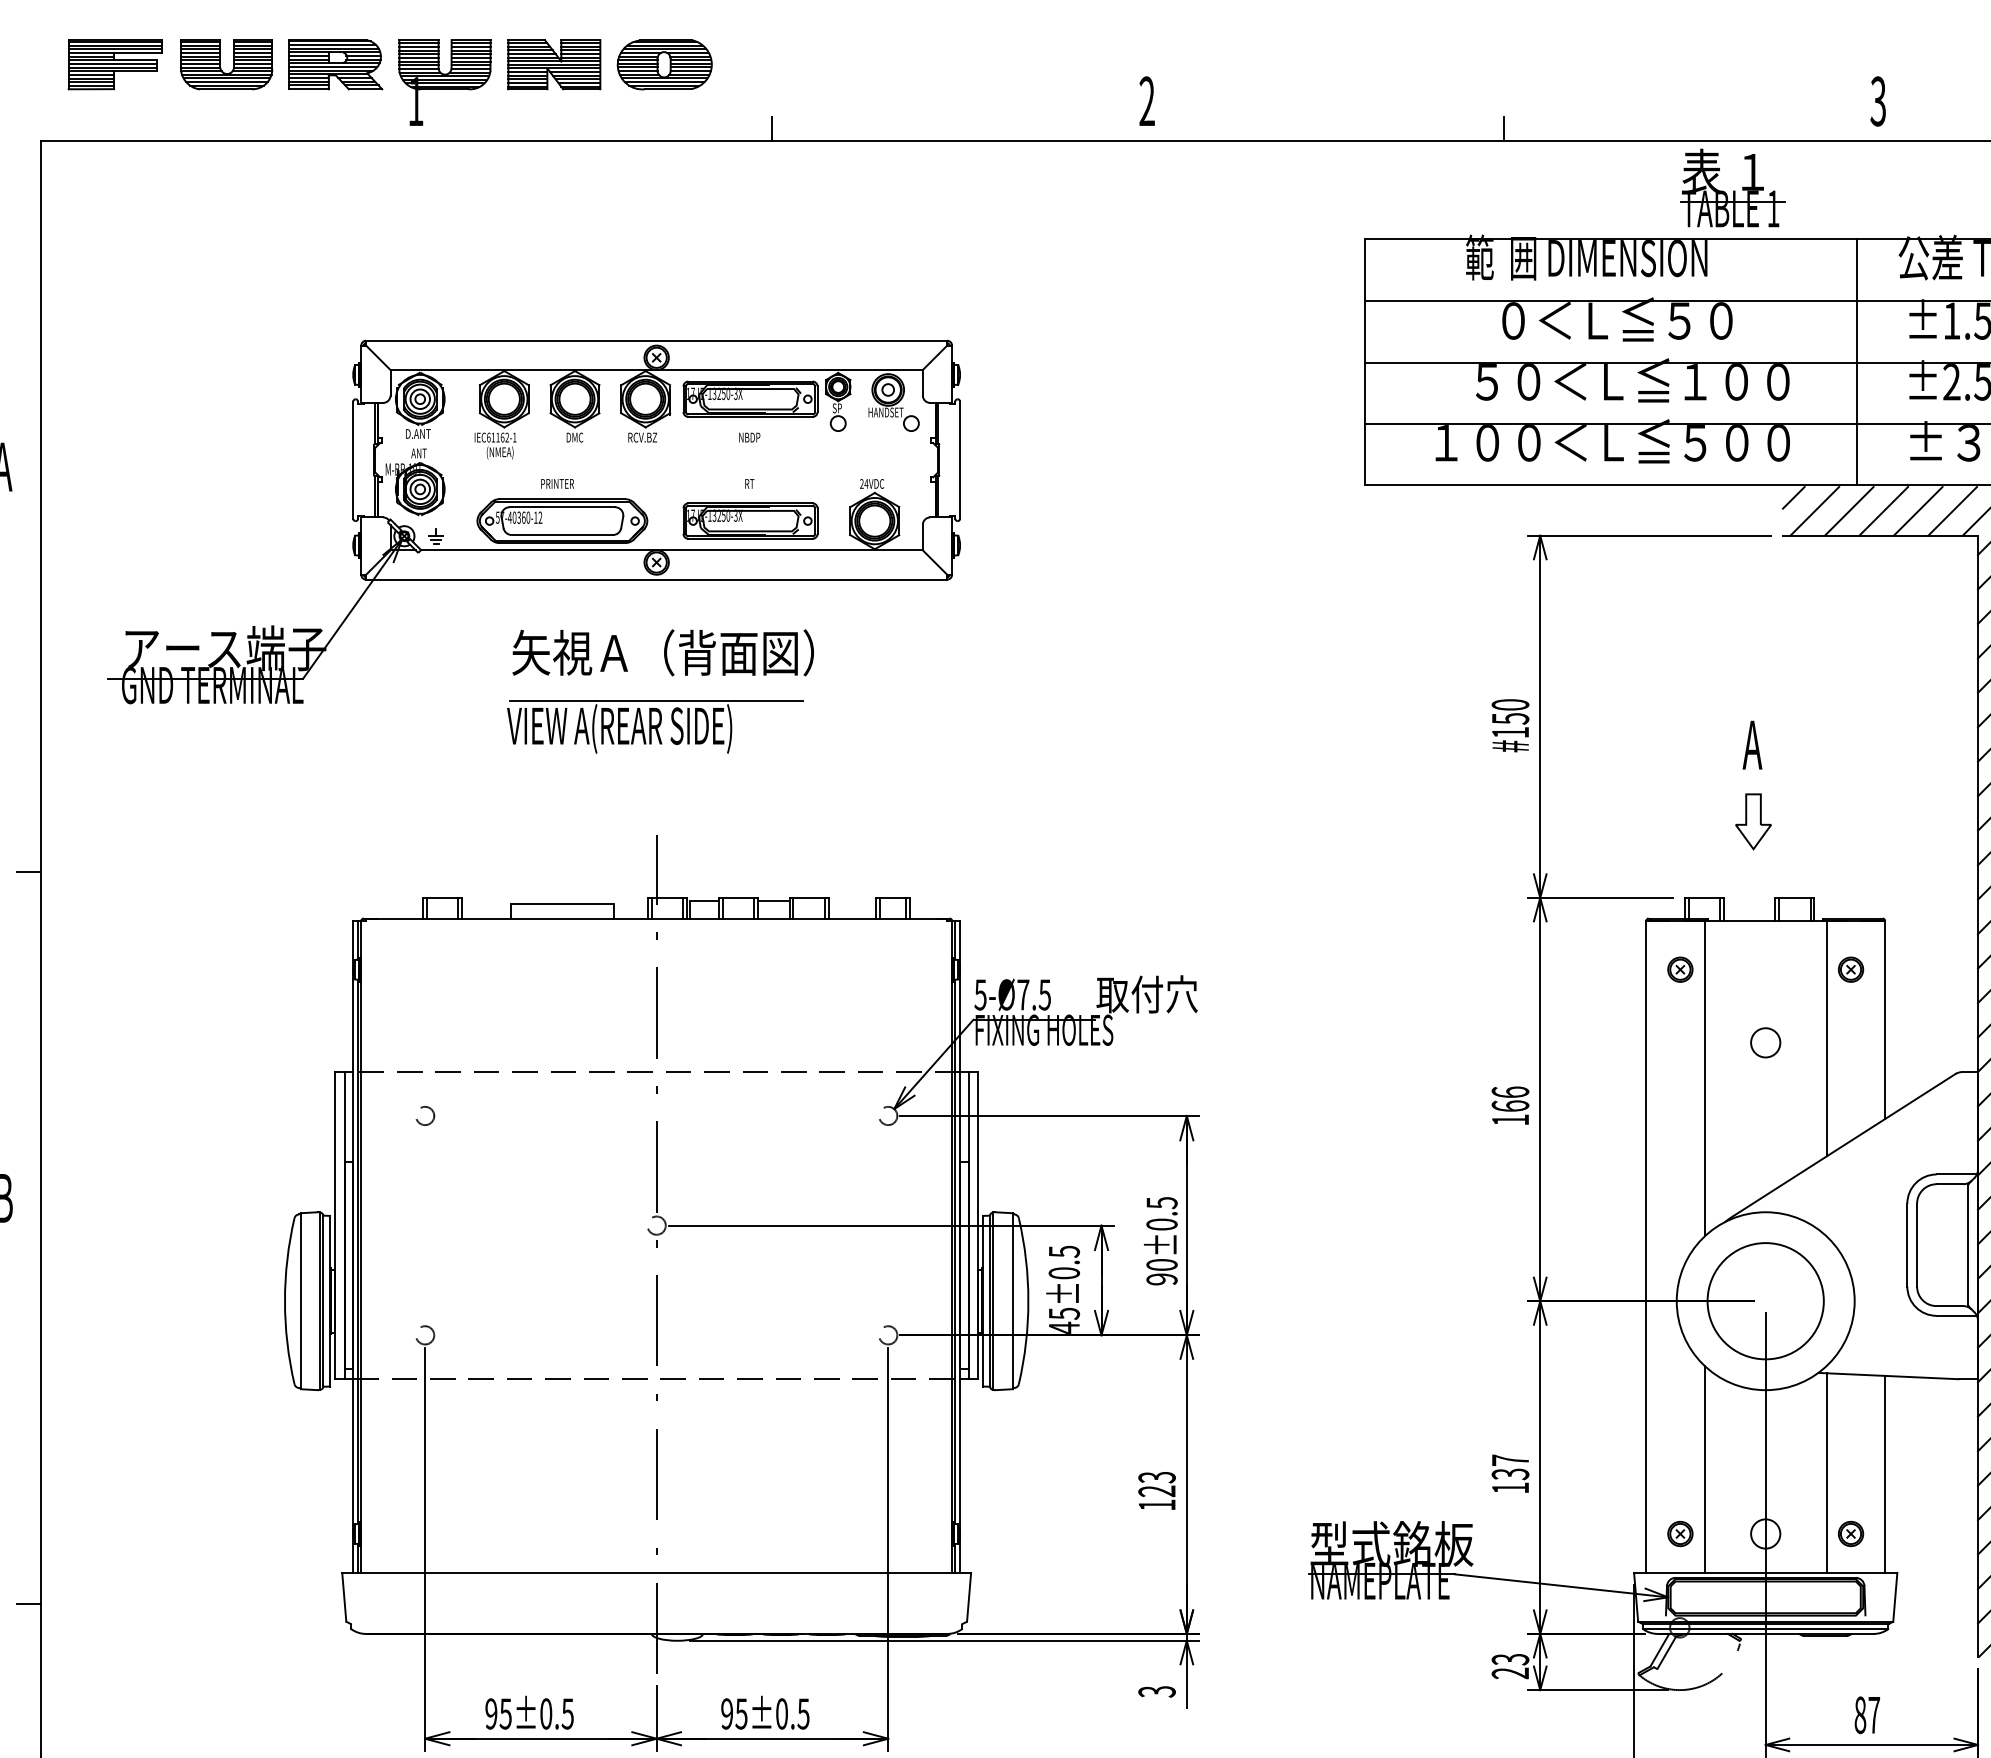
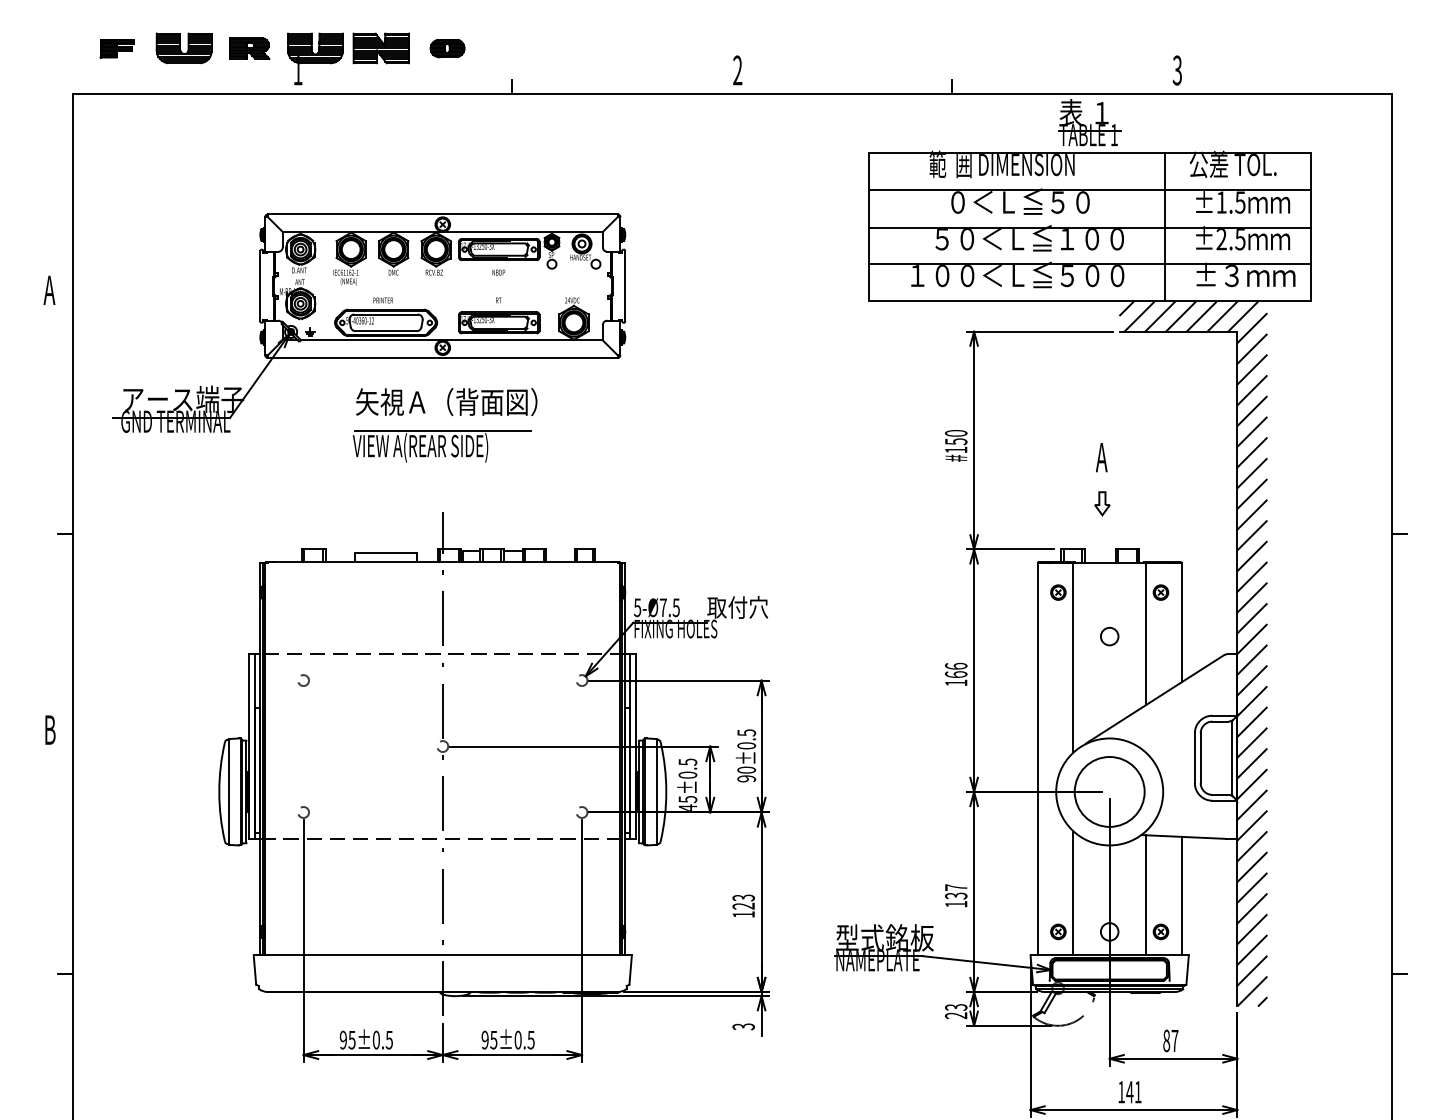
part: (115, 64) -> (117, 48), size x0.6
part: (335, 64) -> (249, 48), size x0.7
part: (664, 64) -> (447, 48), size x0.6
part: (1753, 821) -> (1102, 503), size x0.7

